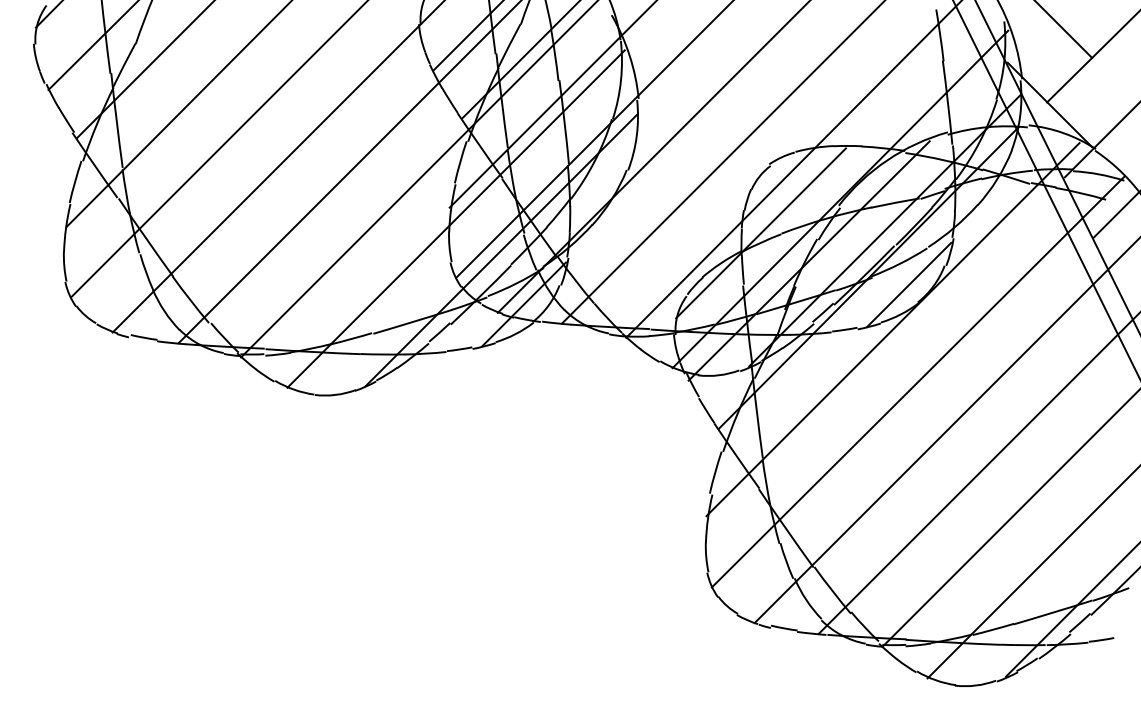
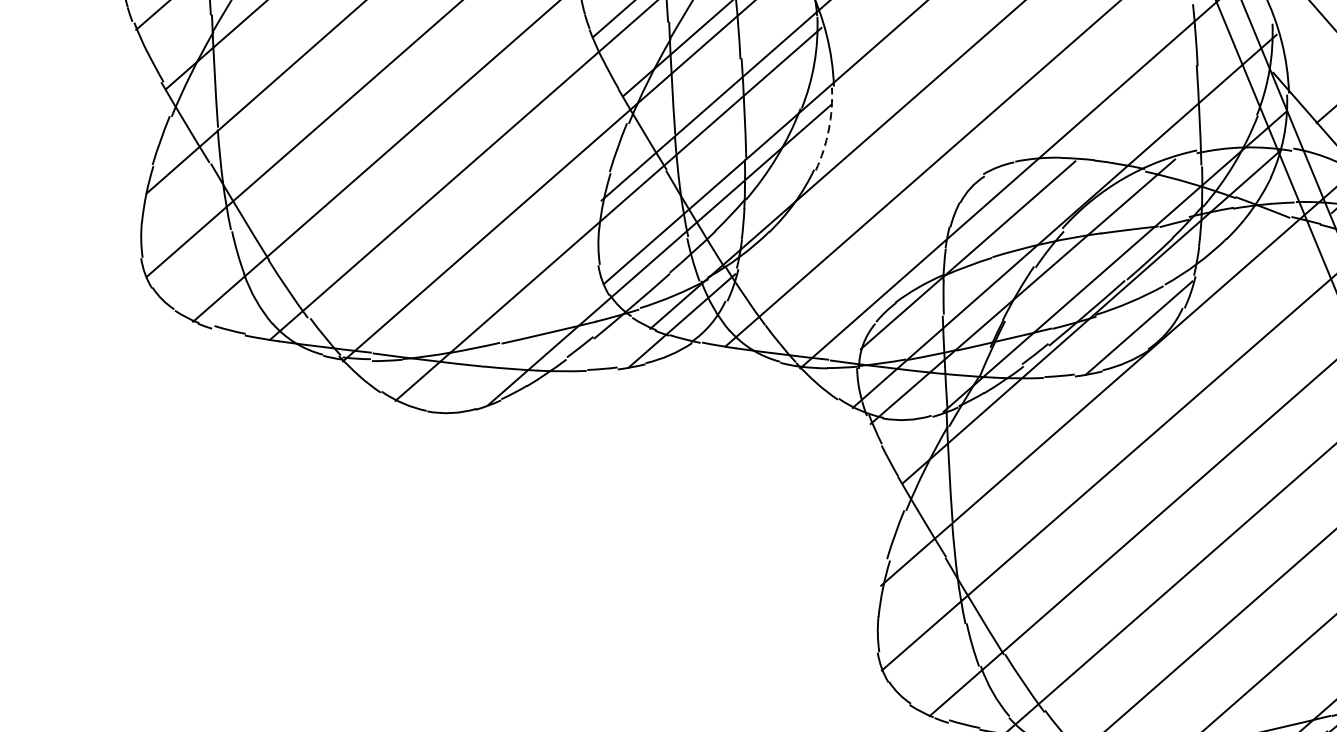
arc: (636, 135) -> (828, 129), solid -> dashed

